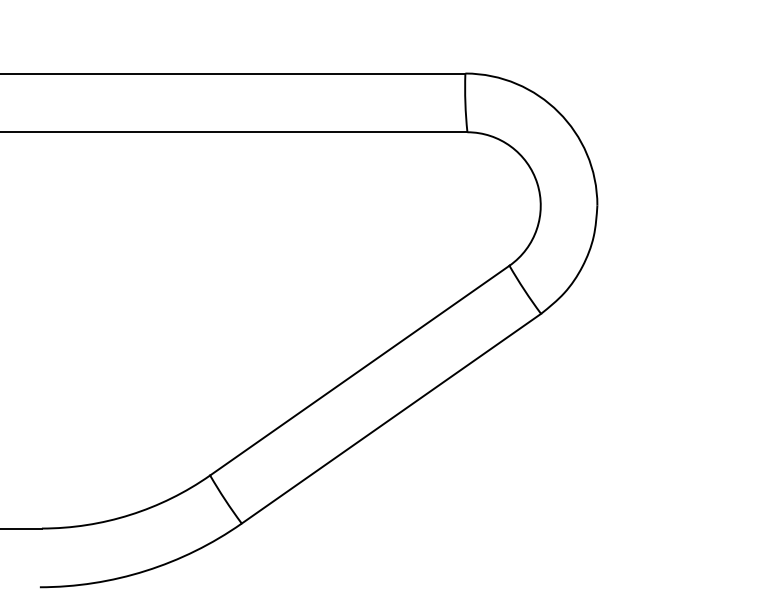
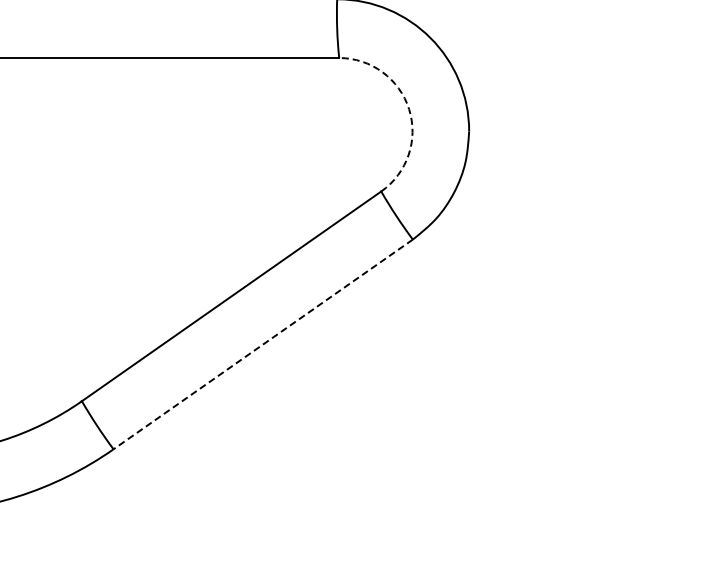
arc: (537, 183) -> (409, 109), solid -> dashed
line: (391, 418) -> (263, 344), solid -> dashed

